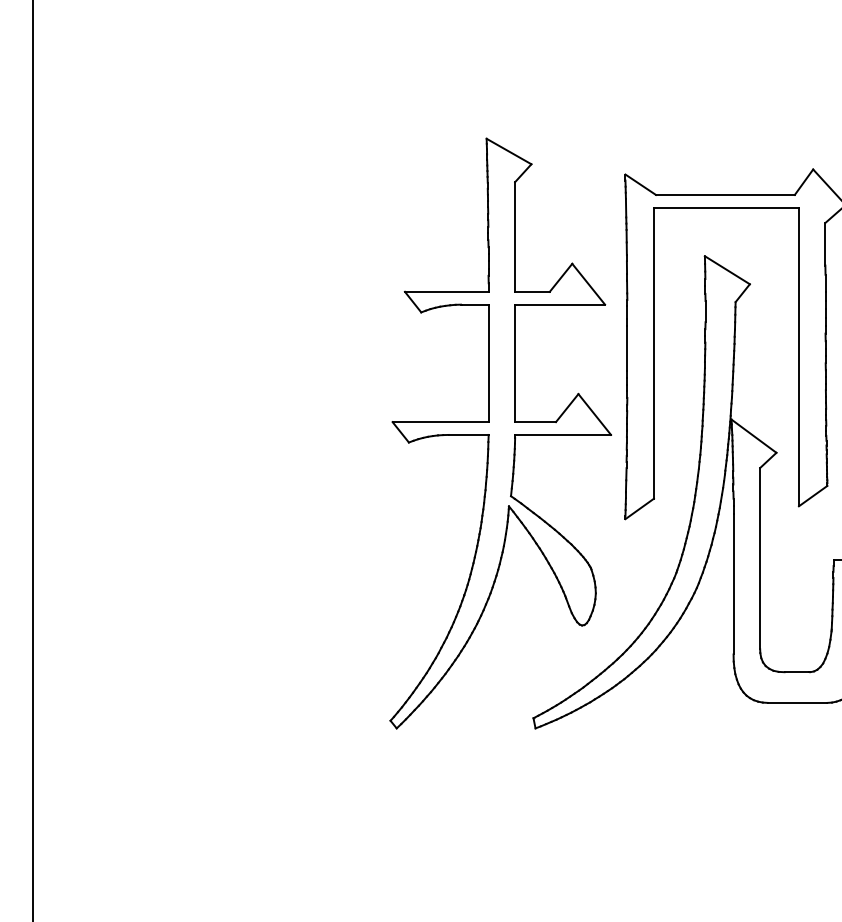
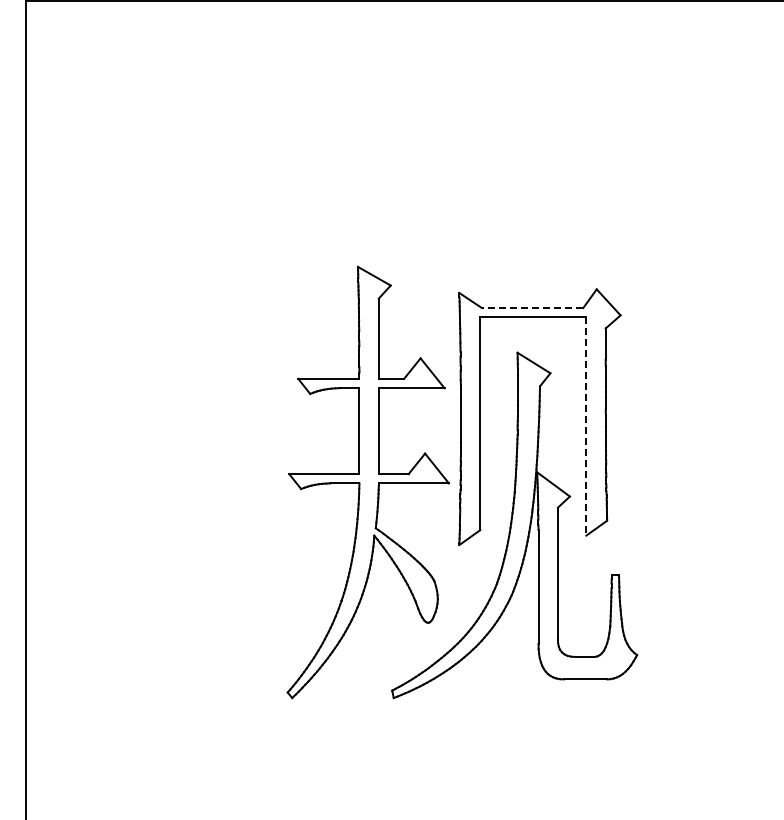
line: (725, 195) -> (532, 308), solid -> dashed
line: (799, 357) -> (586, 426), solid -> dashed

